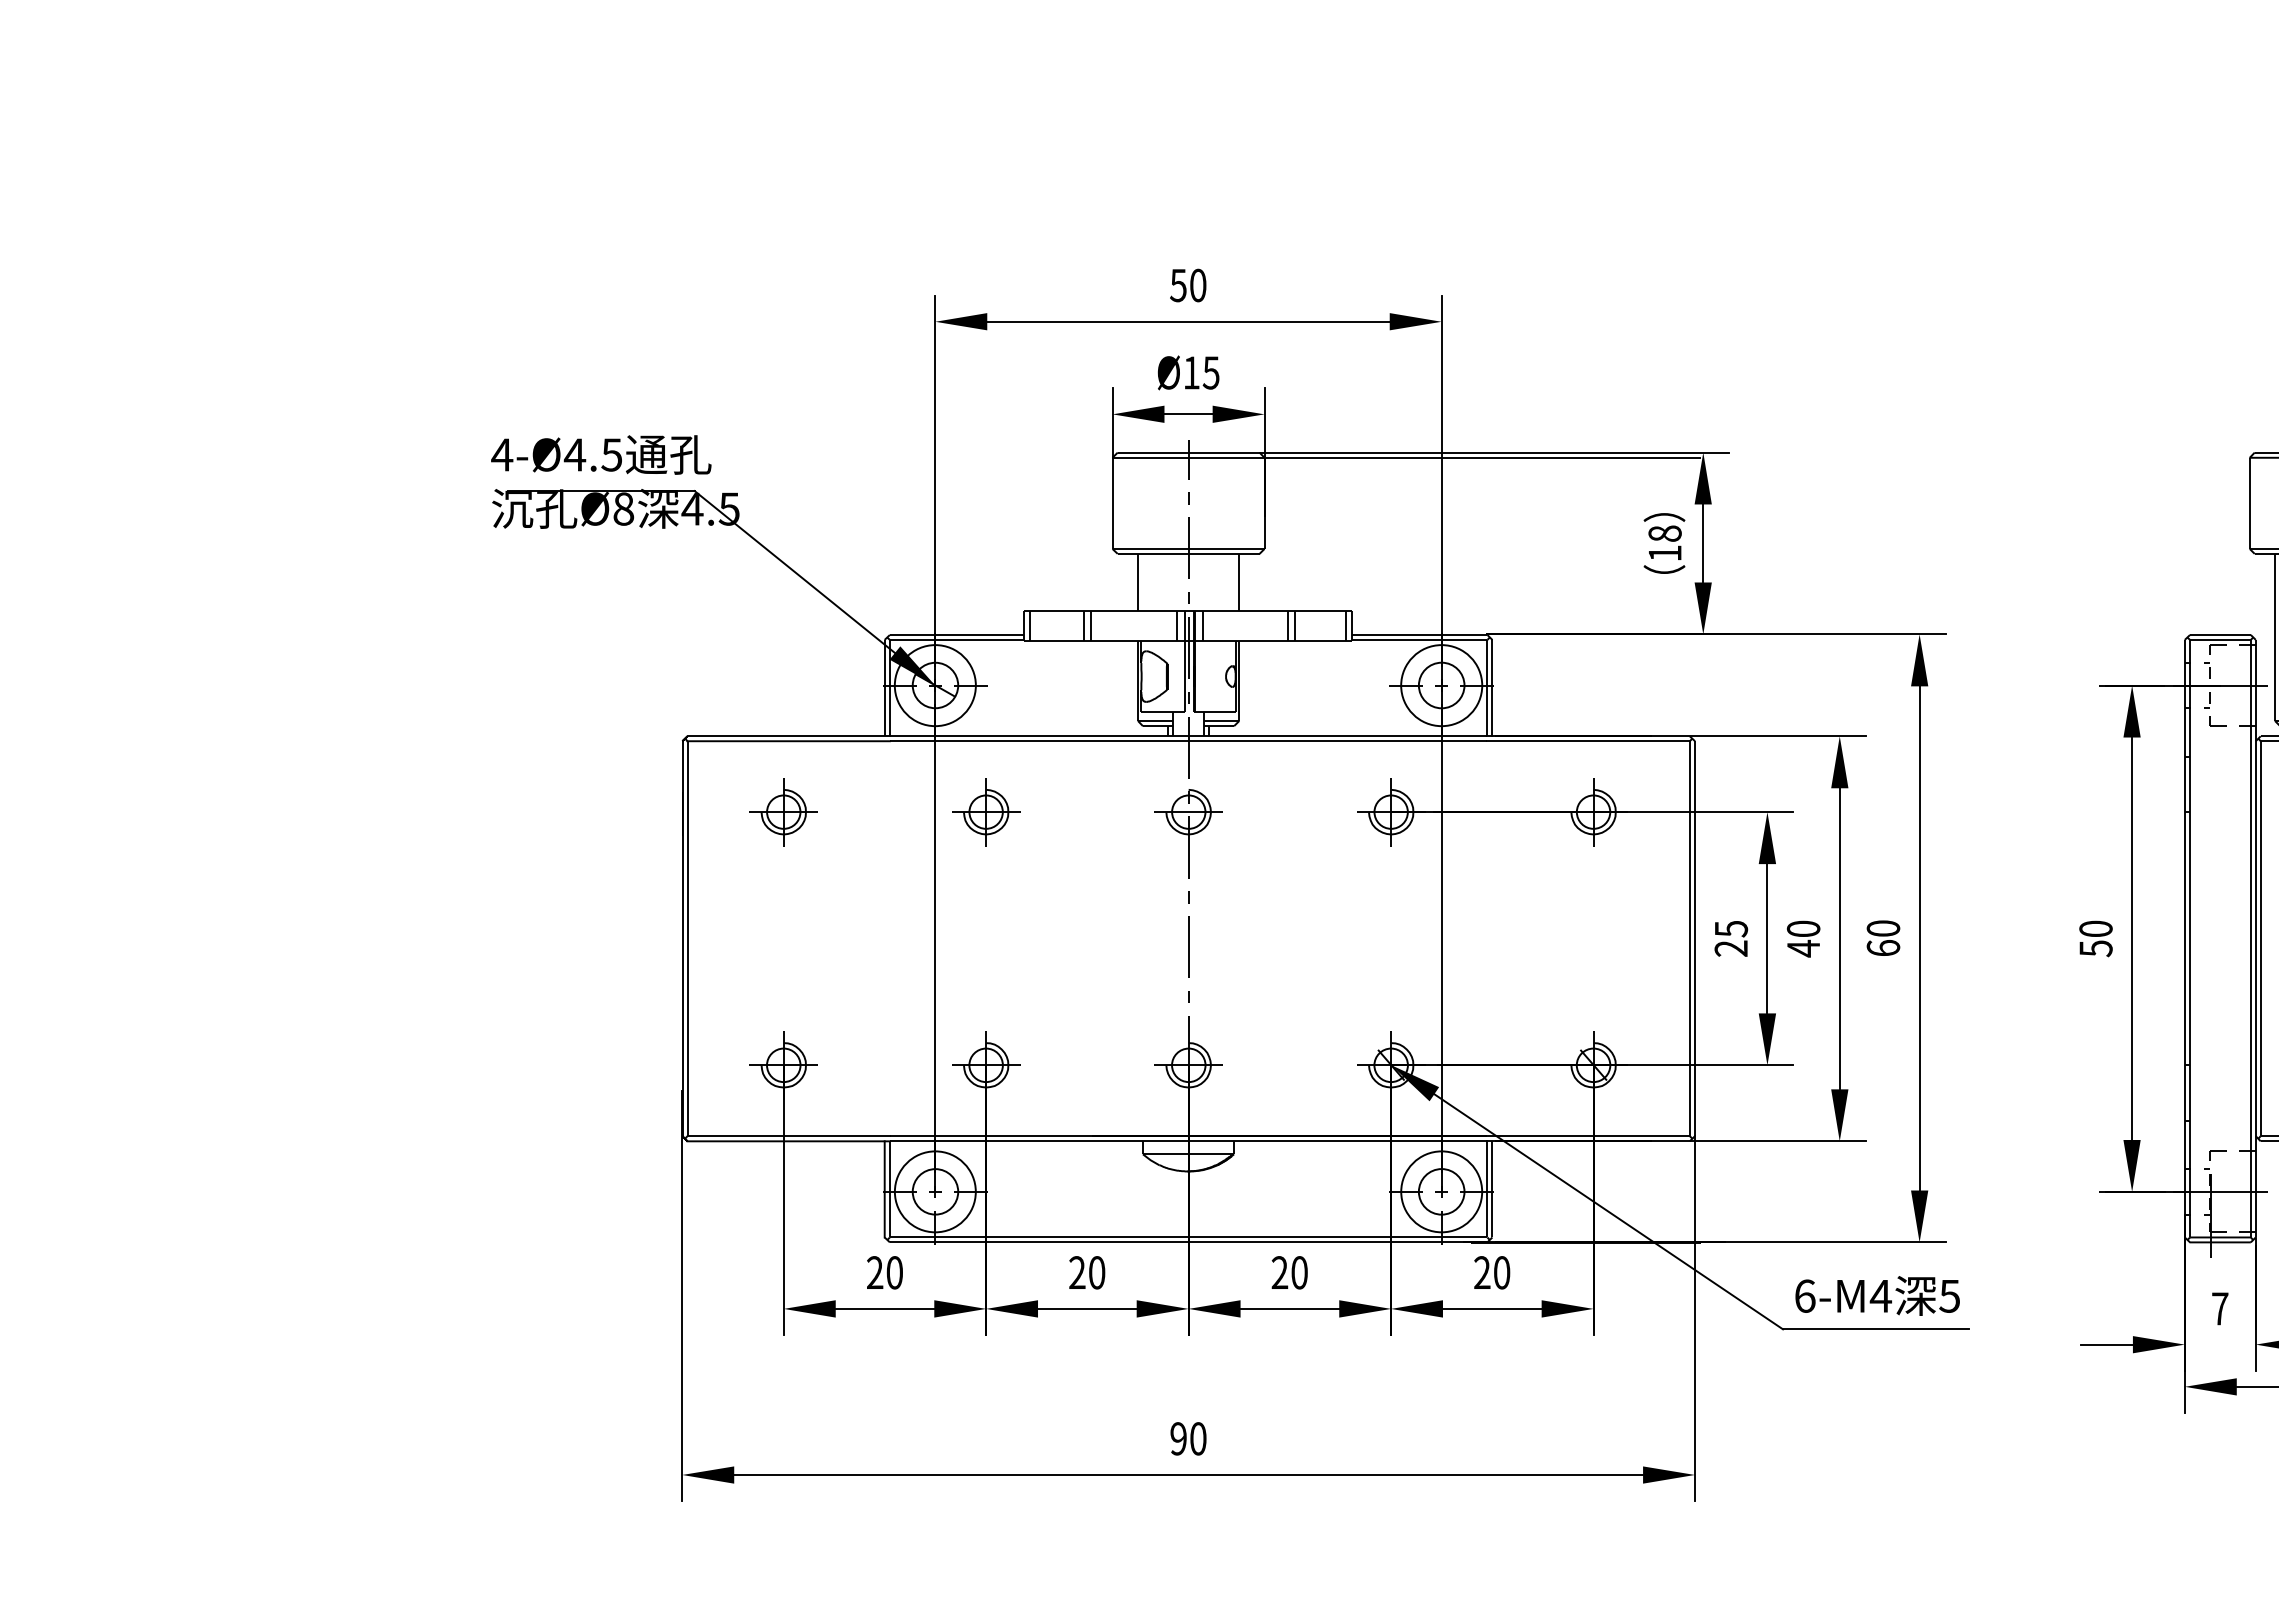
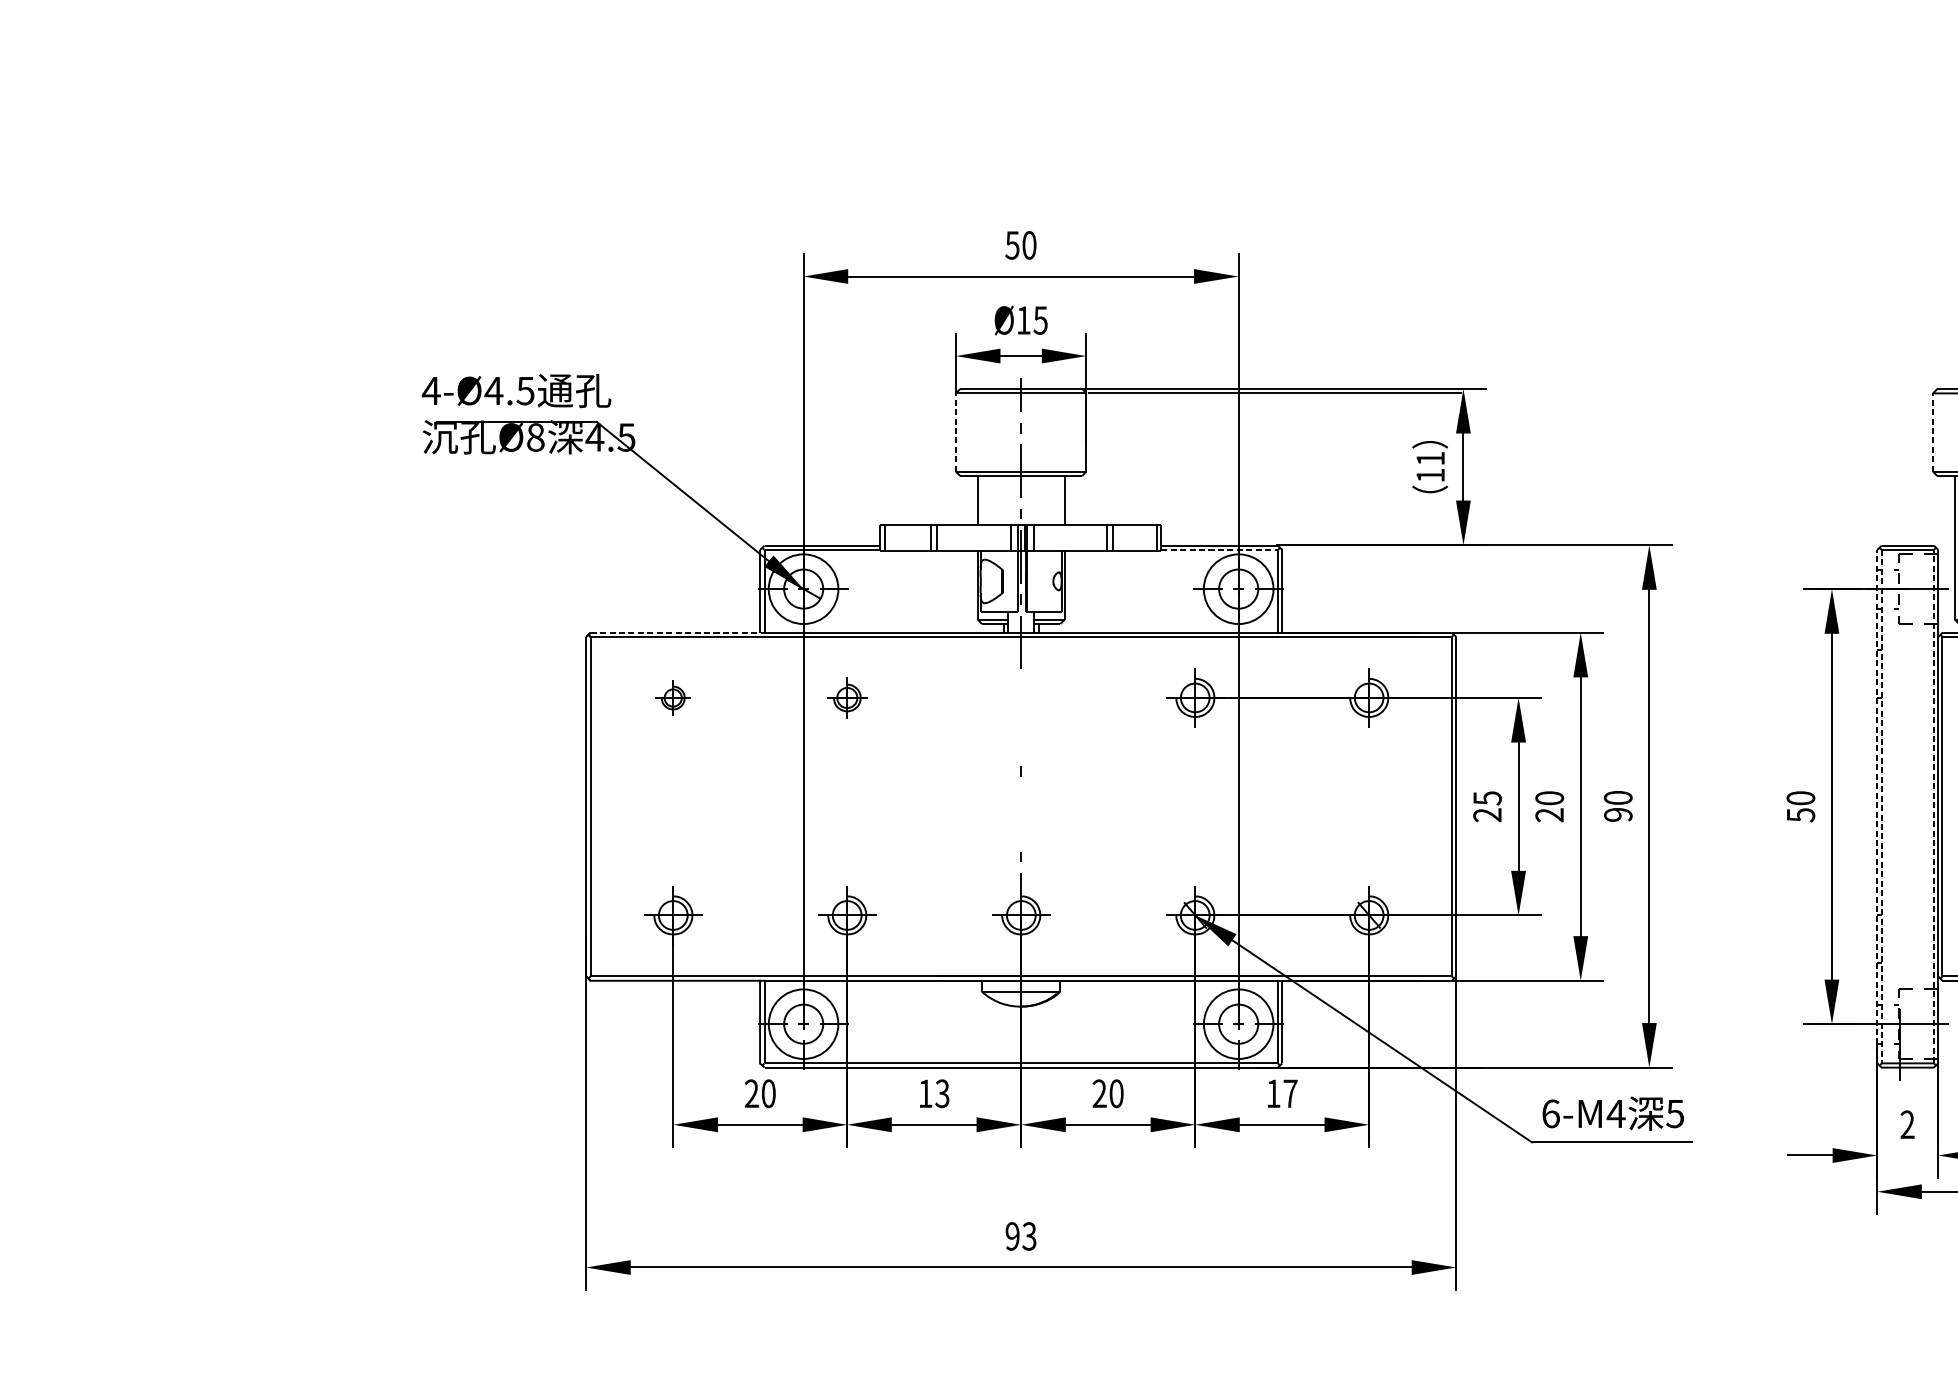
line: (1112, 503) -> (955, 432), solid -> dashed
line: (2249, 503) -> (1932, 432), solid -> dashed
text: (1664, 533) -> (1430, 458), 18 -> 11
line: (1419, 639) -> (1219, 549), solid -> dashed
line: (789, 736) -> (678, 632), solid -> dashed
part: (783, 812) -> (673, 698), size x0.6
part: (986, 812) -> (847, 698), size x0.7
part: (1188, 833) -> (1021, 716), removed
line: (2184, 938) -> (1876, 806), solid -> dashed
line: (2190, 938) -> (1882, 806), solid -> dashed
line: (2250, 938) -> (1933, 806), solid -> dashed
line: (1188, 946) -> (1021, 813), removed
text: (1802, 948) -> (1548, 815), 40 -> 20
text: (1883, 948) -> (1618, 815), 60 -> 90
text: (1087, 1272) -> (934, 1093), 20 -> 13
text: (1492, 1272) -> (1282, 1093), 20 -> 17
text: (2220, 1308) -> (1907, 1124), 7 -> 2
text: (1197, 1438) -> (1028, 1236), 90 -> 93

